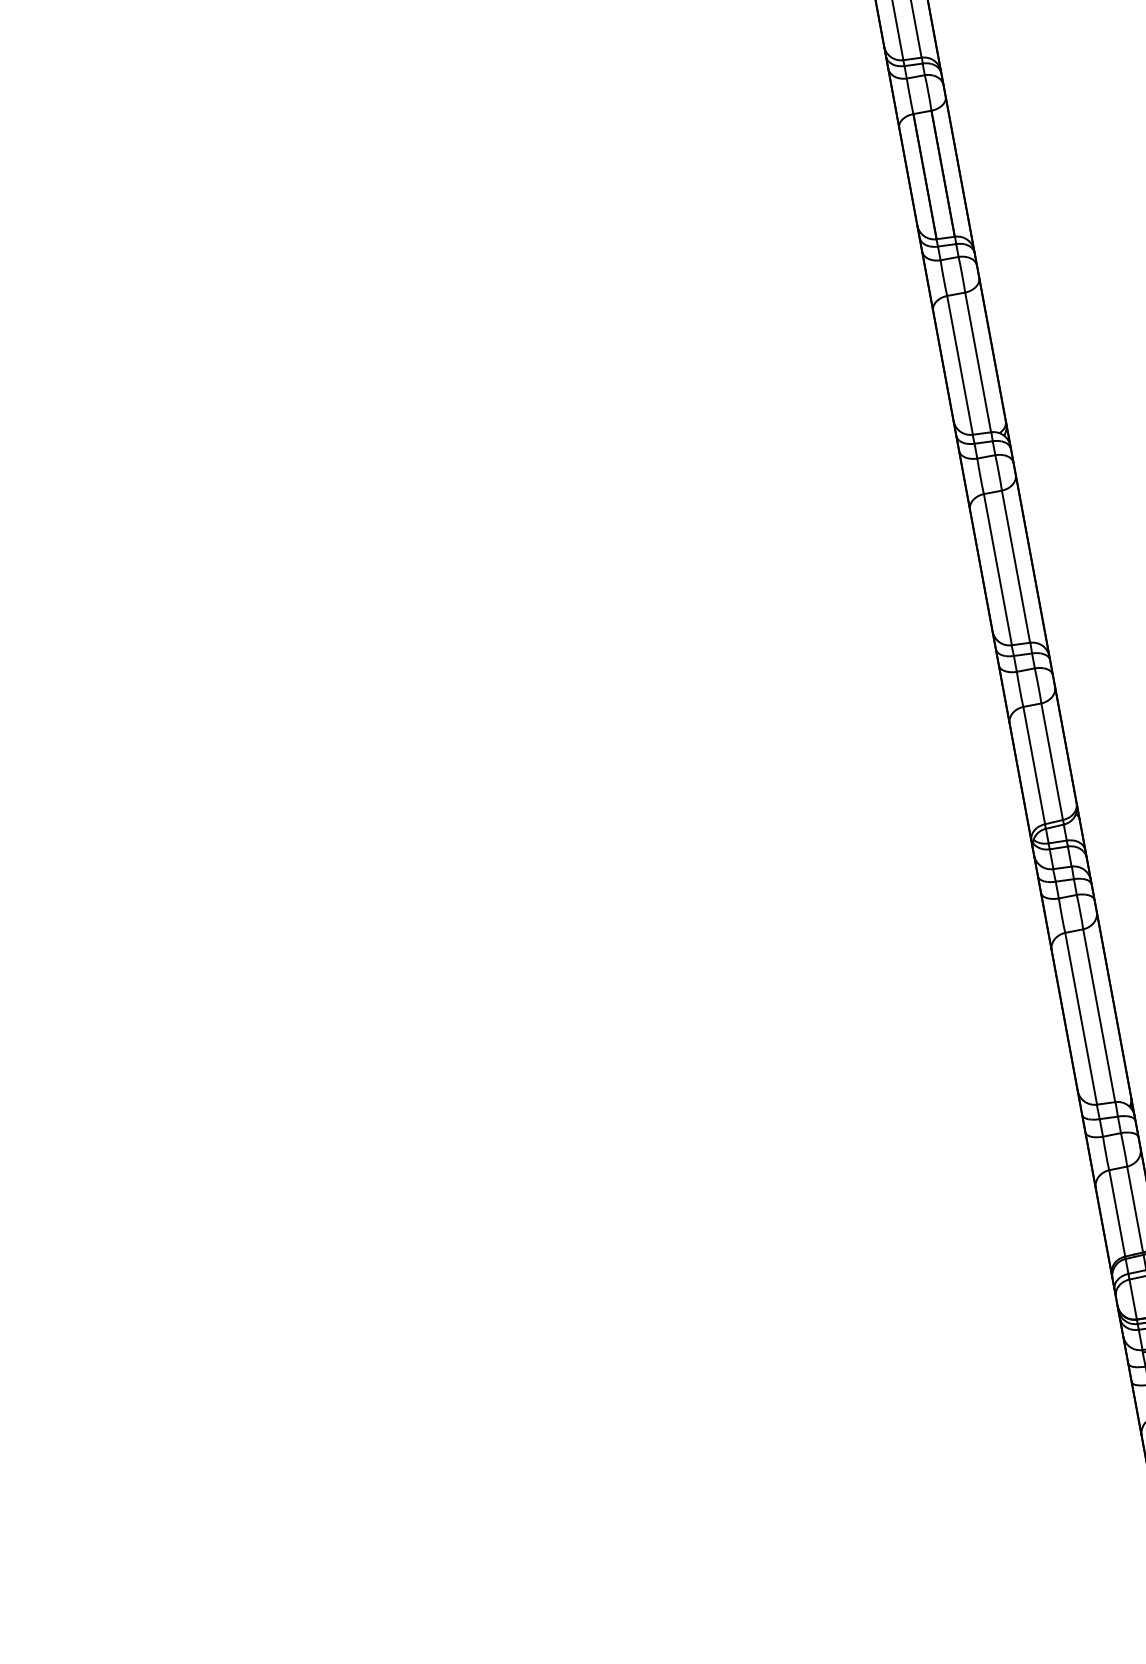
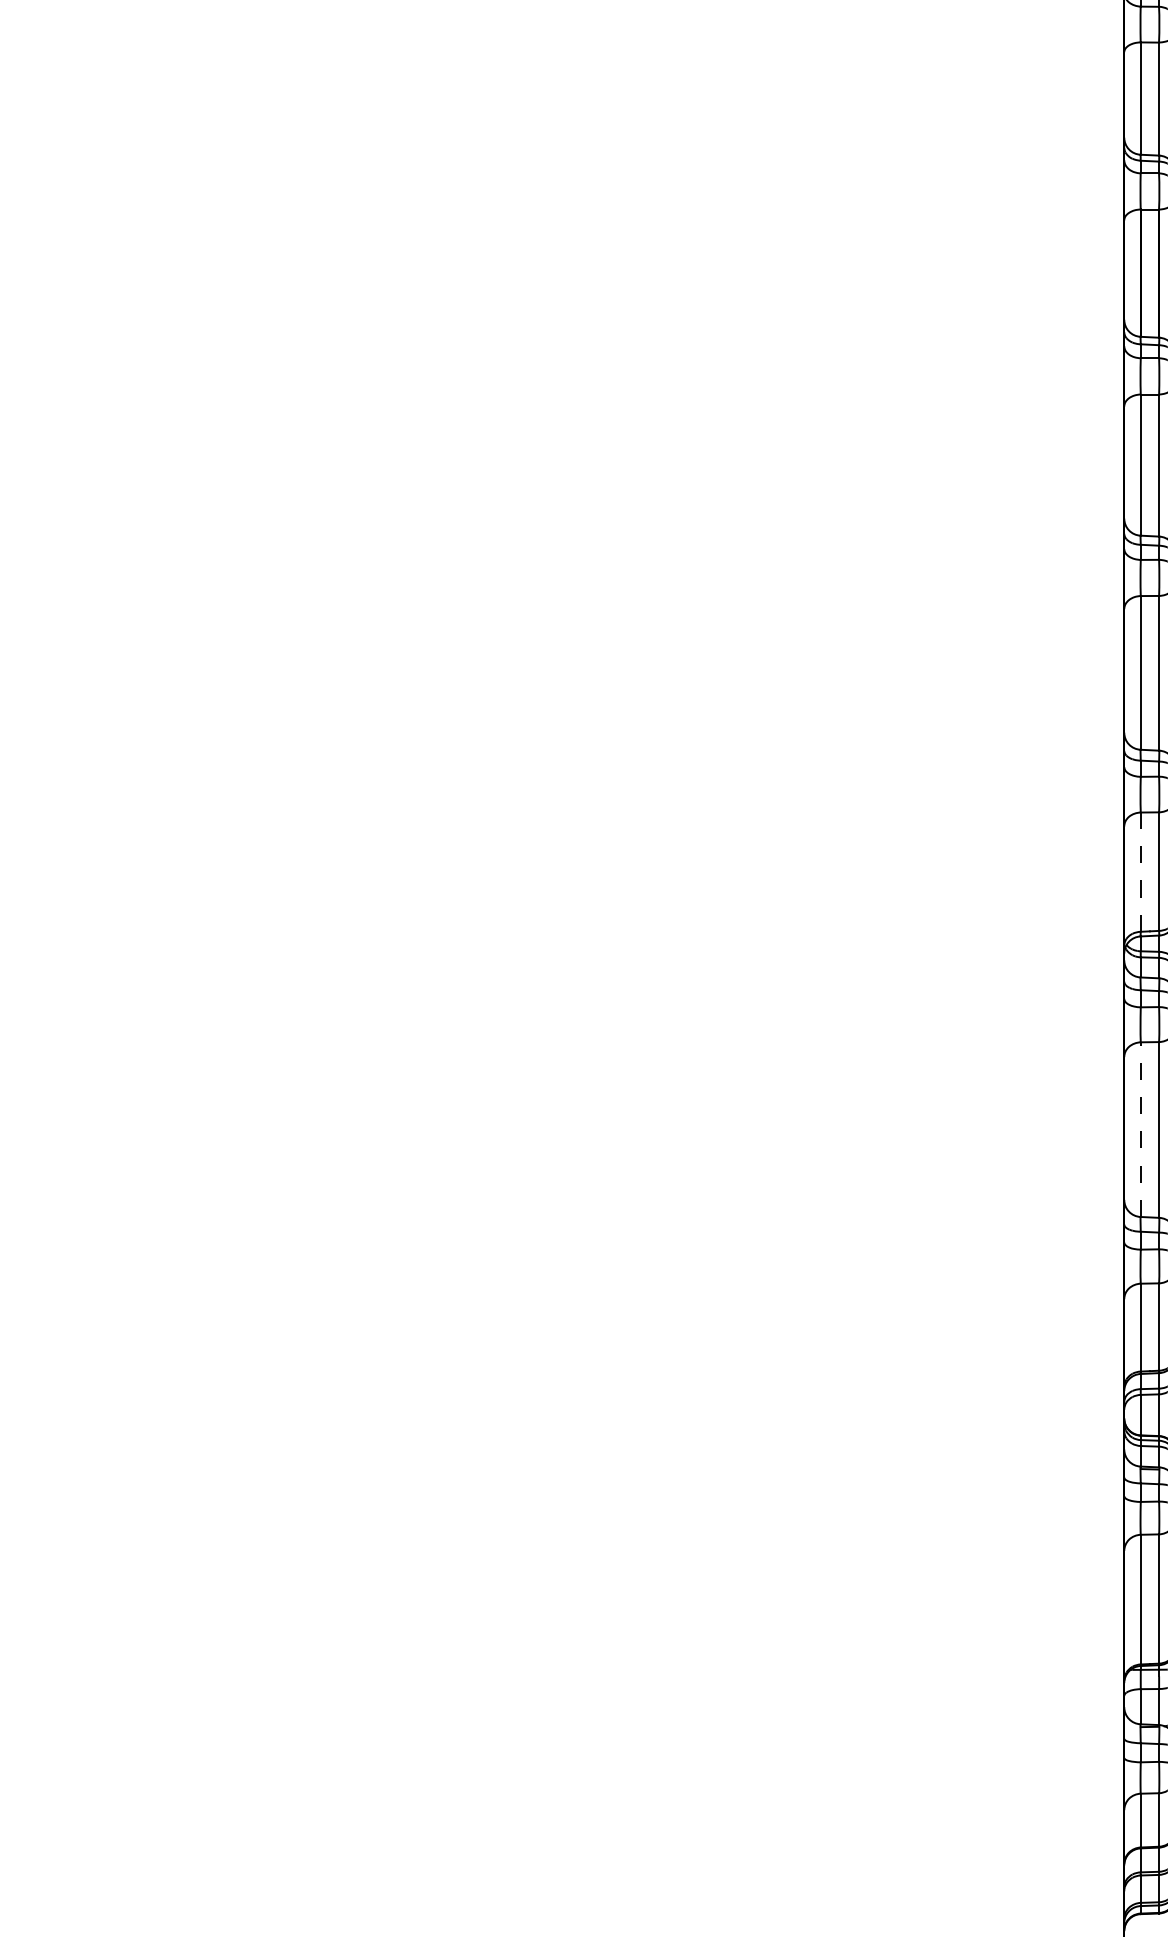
line: (1034, 765) -> (1140, 872), solid -> dashed
line: (1080, 1018) -> (1140, 1129), solid -> dashed

